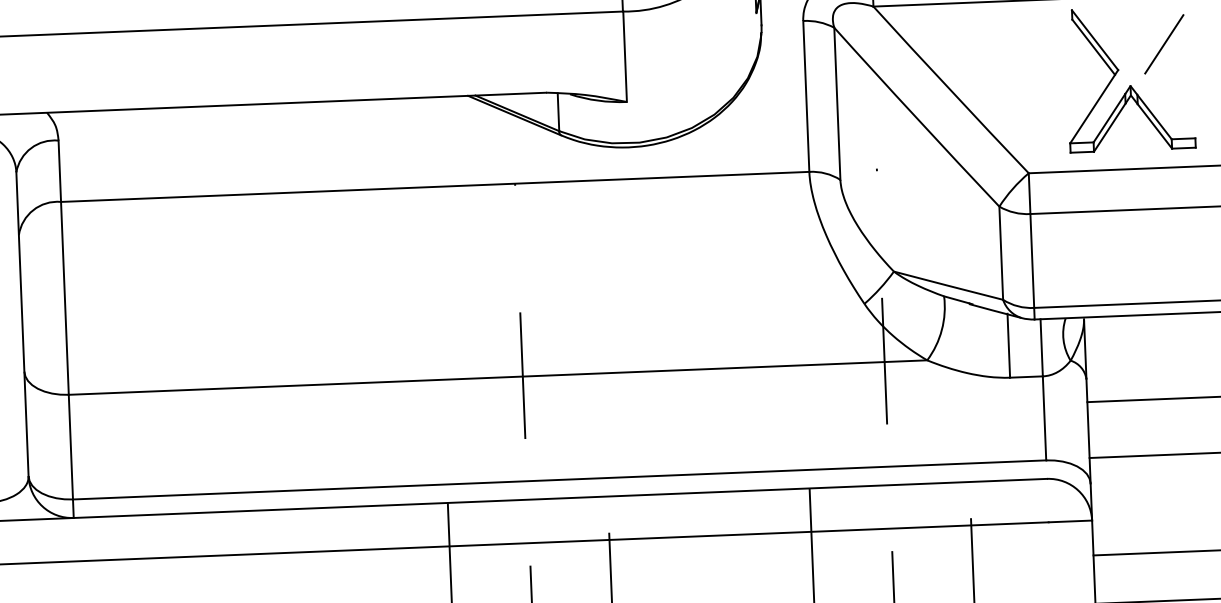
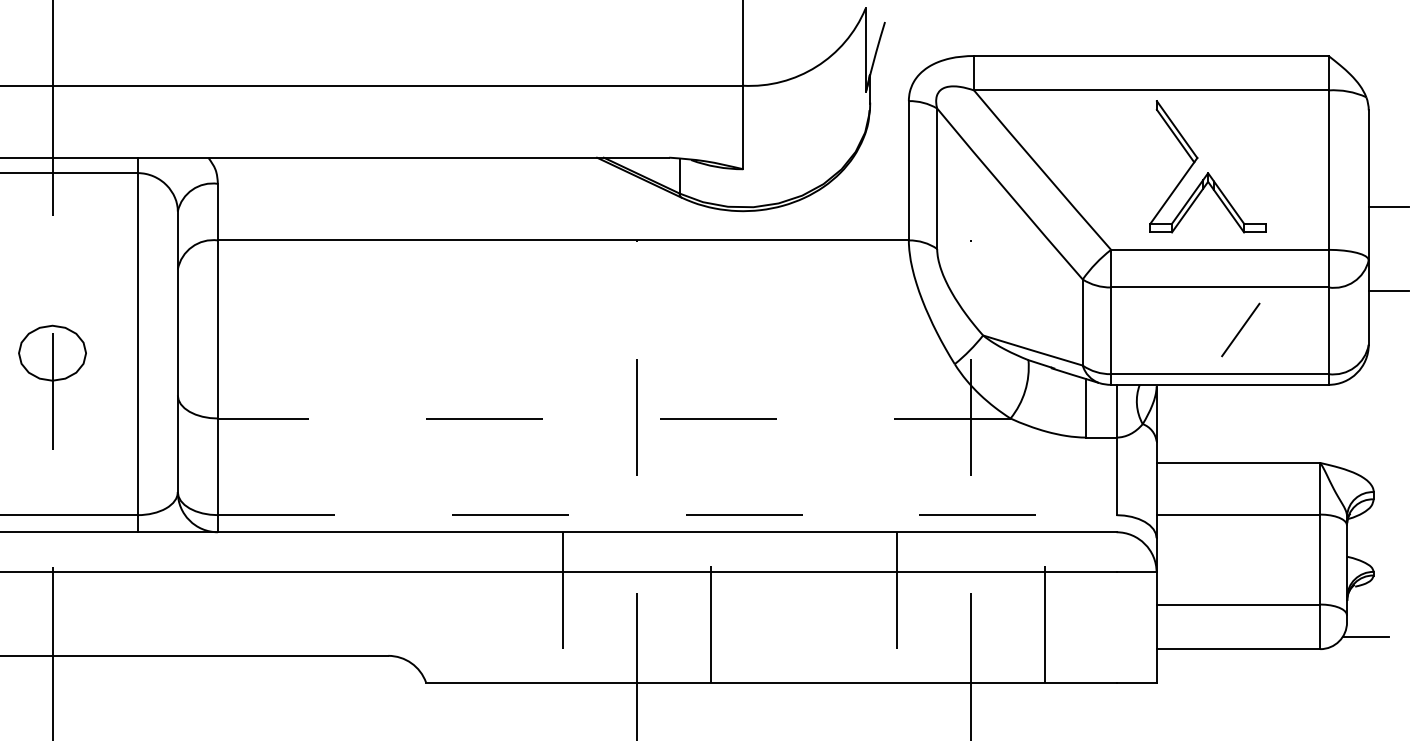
line: (1163, 43) -> (1240, 329), moved
line: (497, 377) -> (613, 418), solid -> dashed
line: (559, 480) -> (667, 515), solid -> dashed

